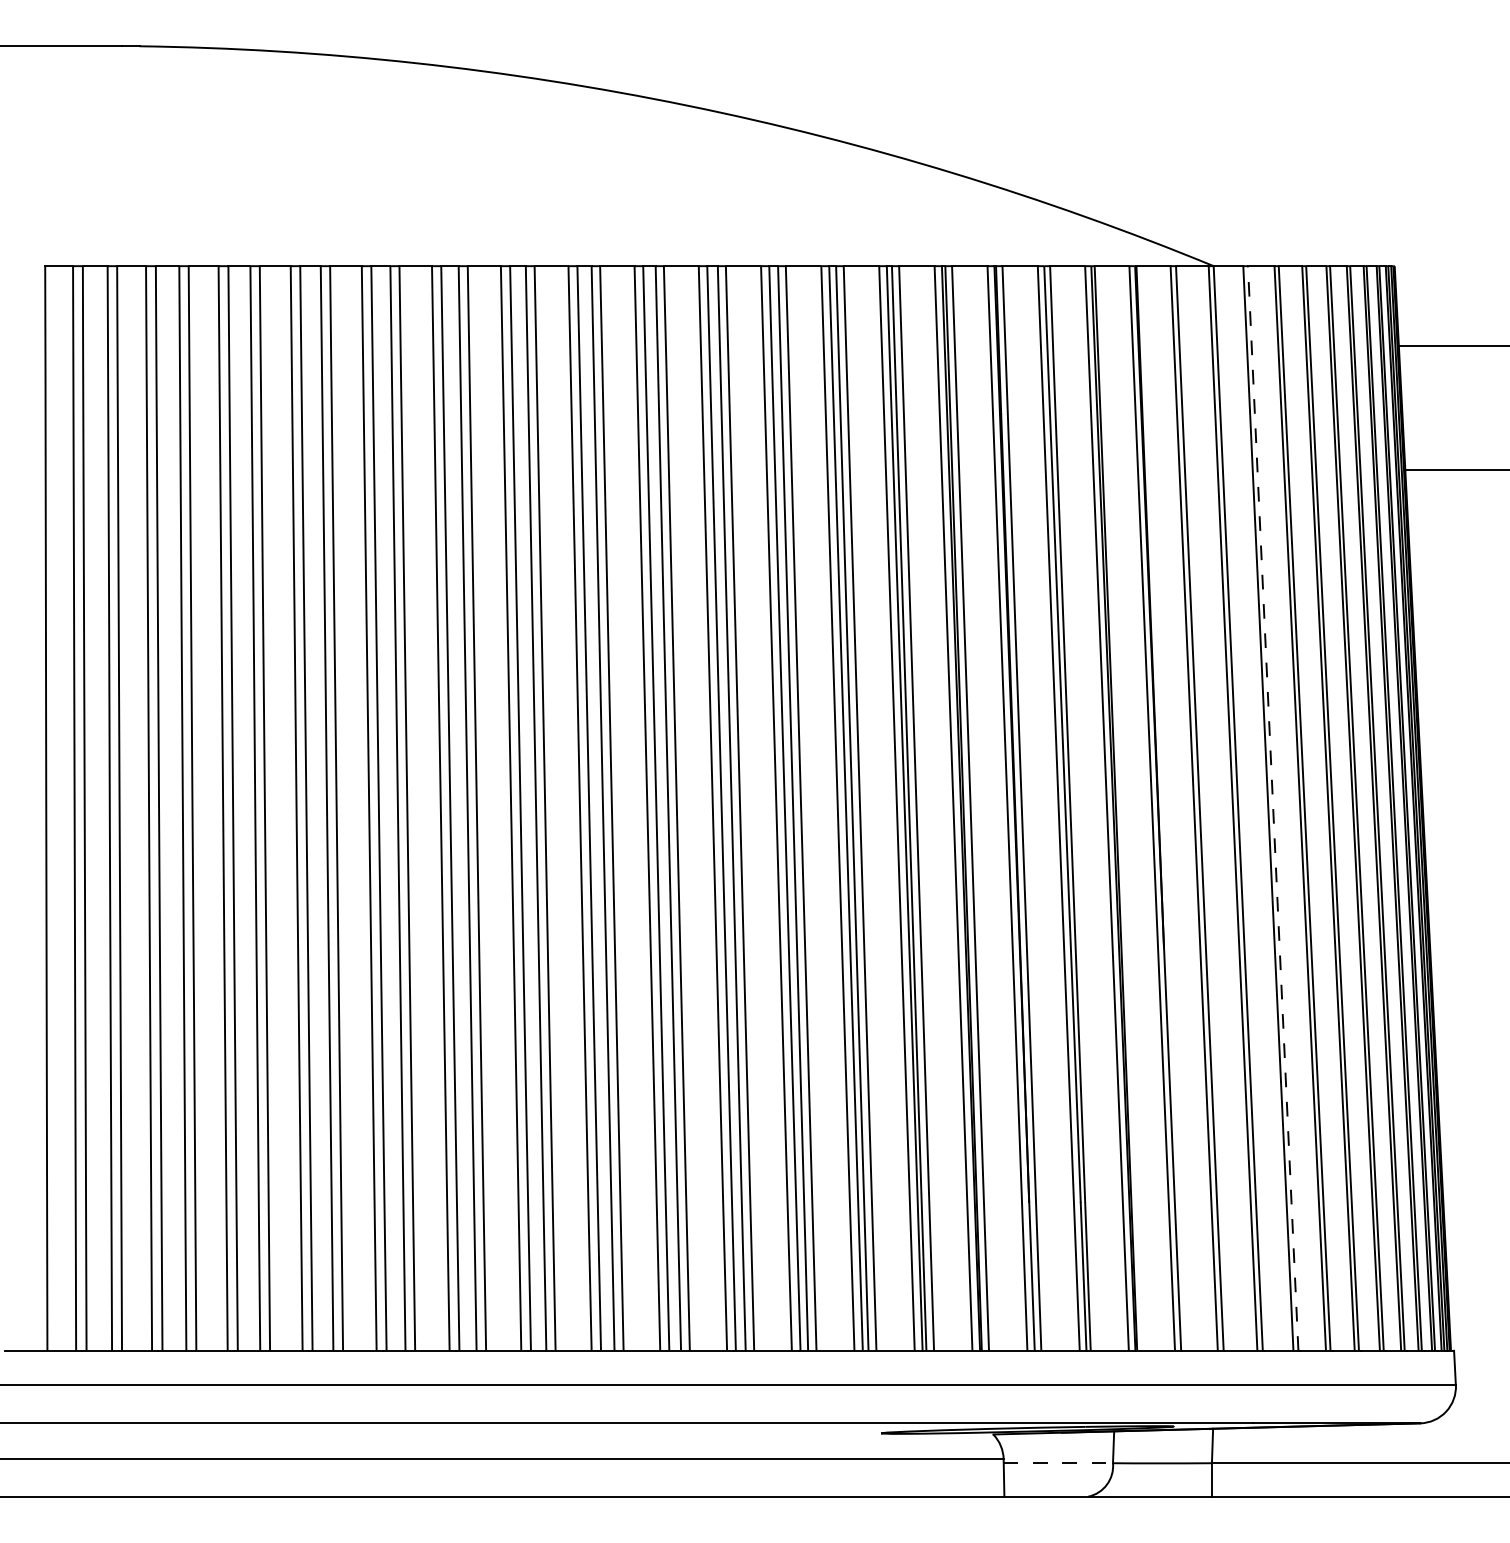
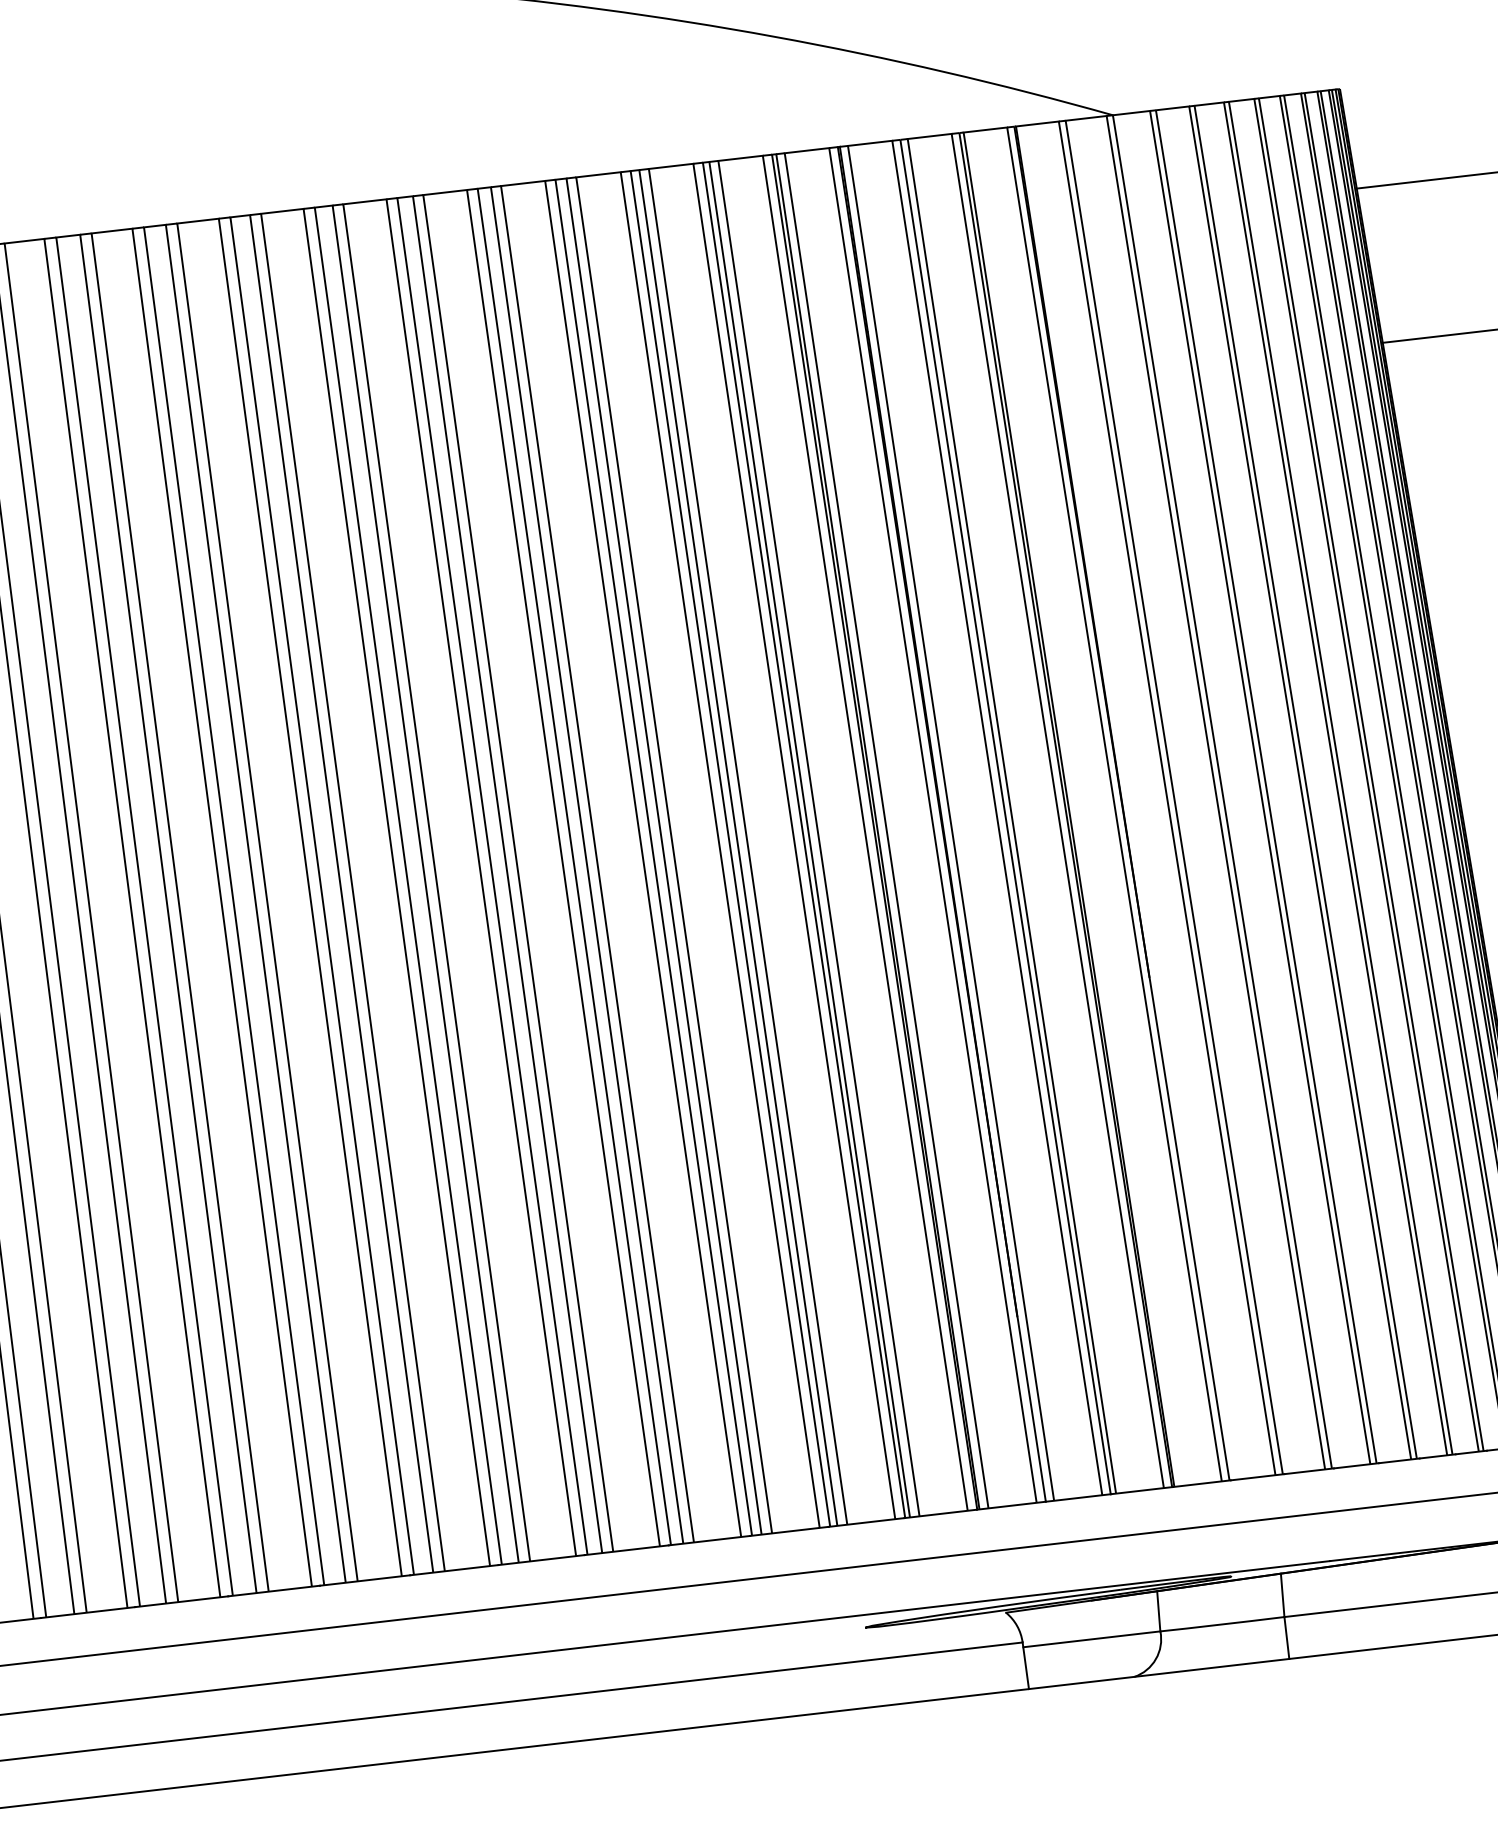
line: (1273, 809) -> (1266, 788), dashed -> solid
line: (1058, 1463) -> (1092, 1639), dashed -> solid

